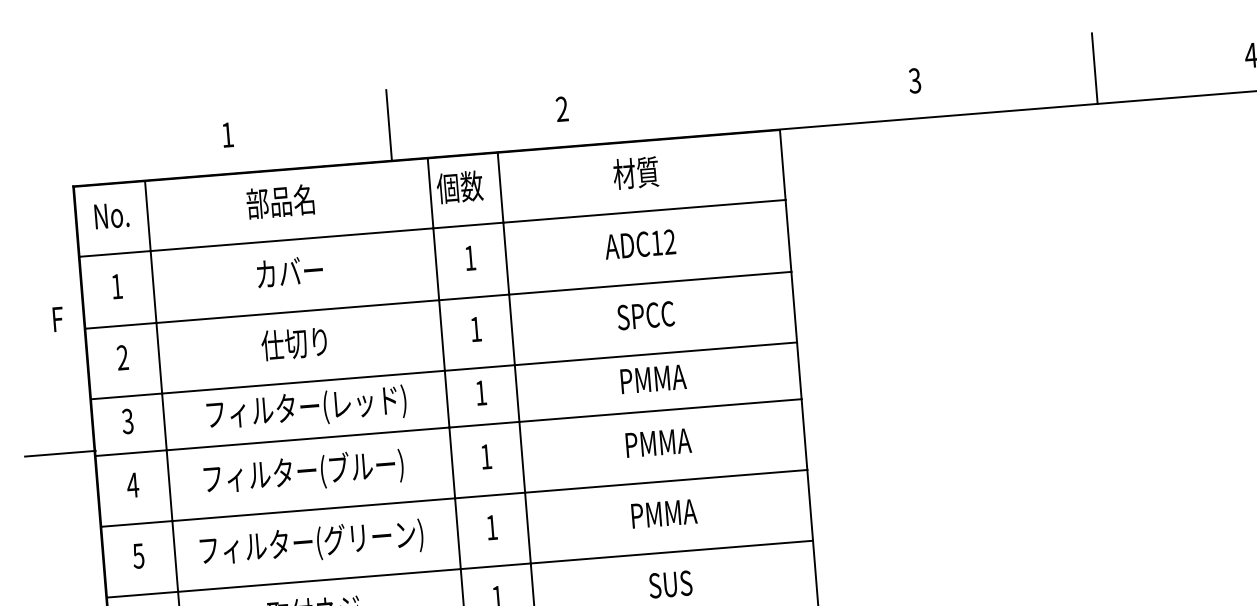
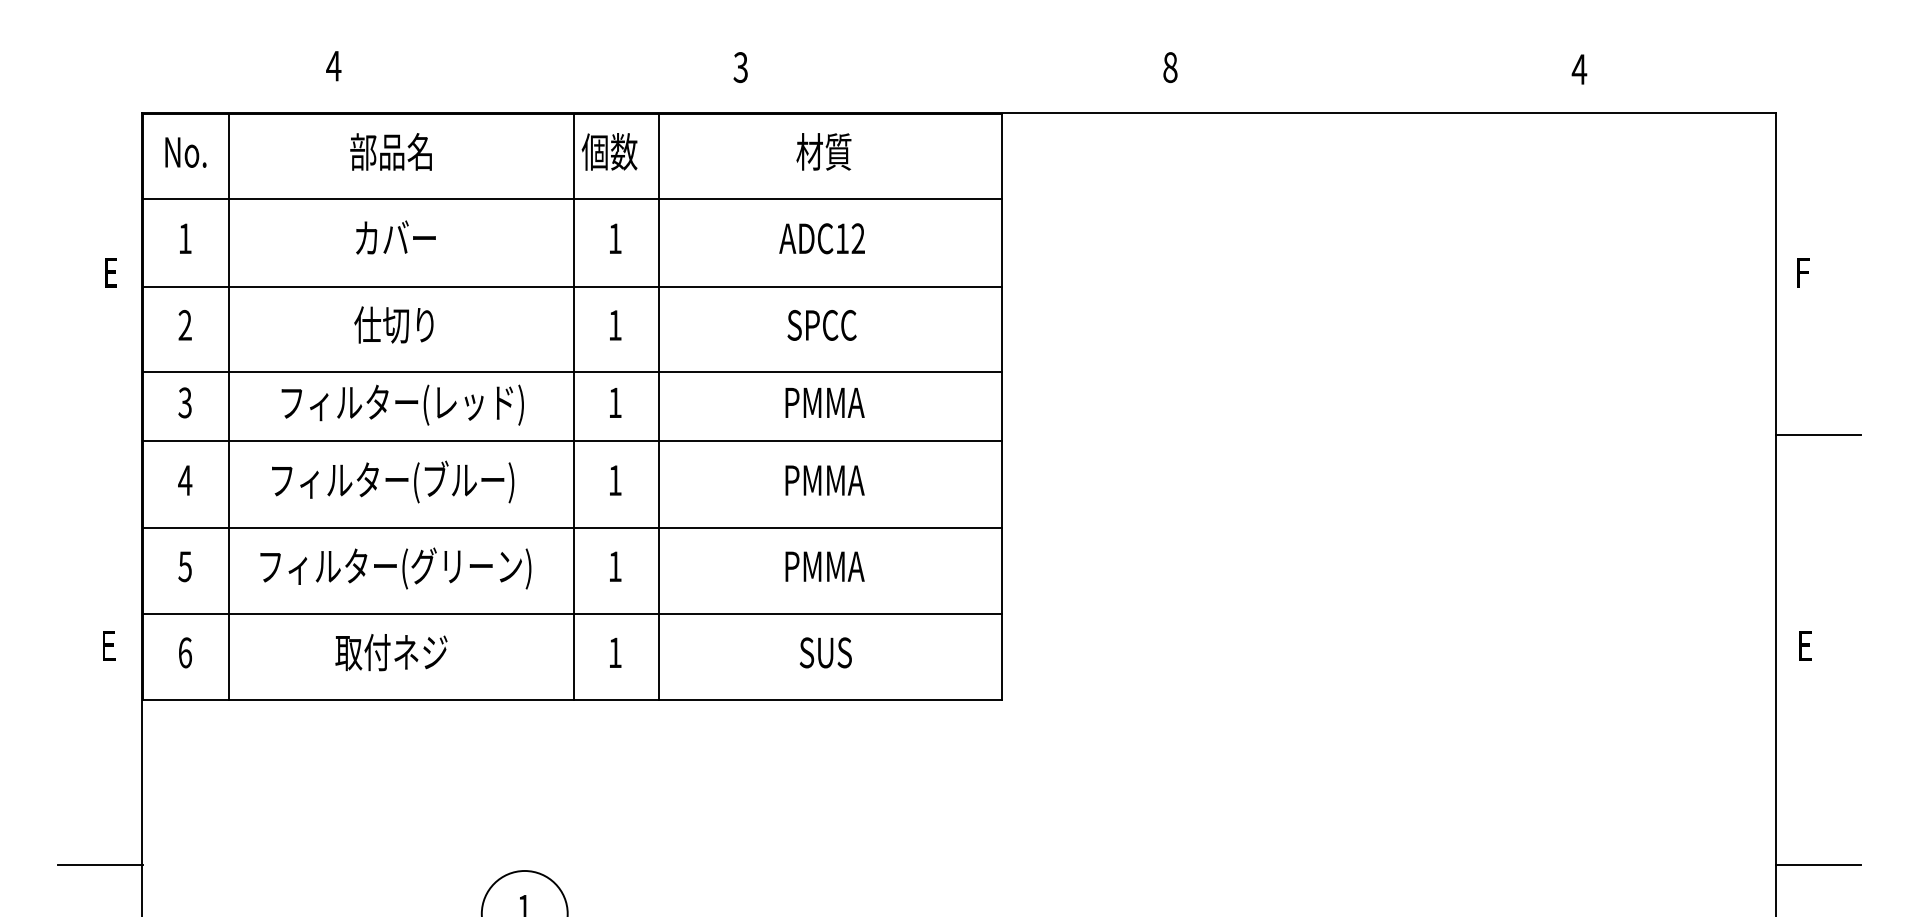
line: (1094, 68) -> (1388, 70), removed
text: (915, 80) -> (1170, 67), 3 -> 8
text: (561, 109) -> (740, 67), 2 -> 3
line: (389, 125) -> (530, 70), removed
text: (227, 135) -> (333, 66), 1 -> 4
text: (59, 324) -> (112, 278), F -> E
line: (60, 453) -> (100, 435), removed

